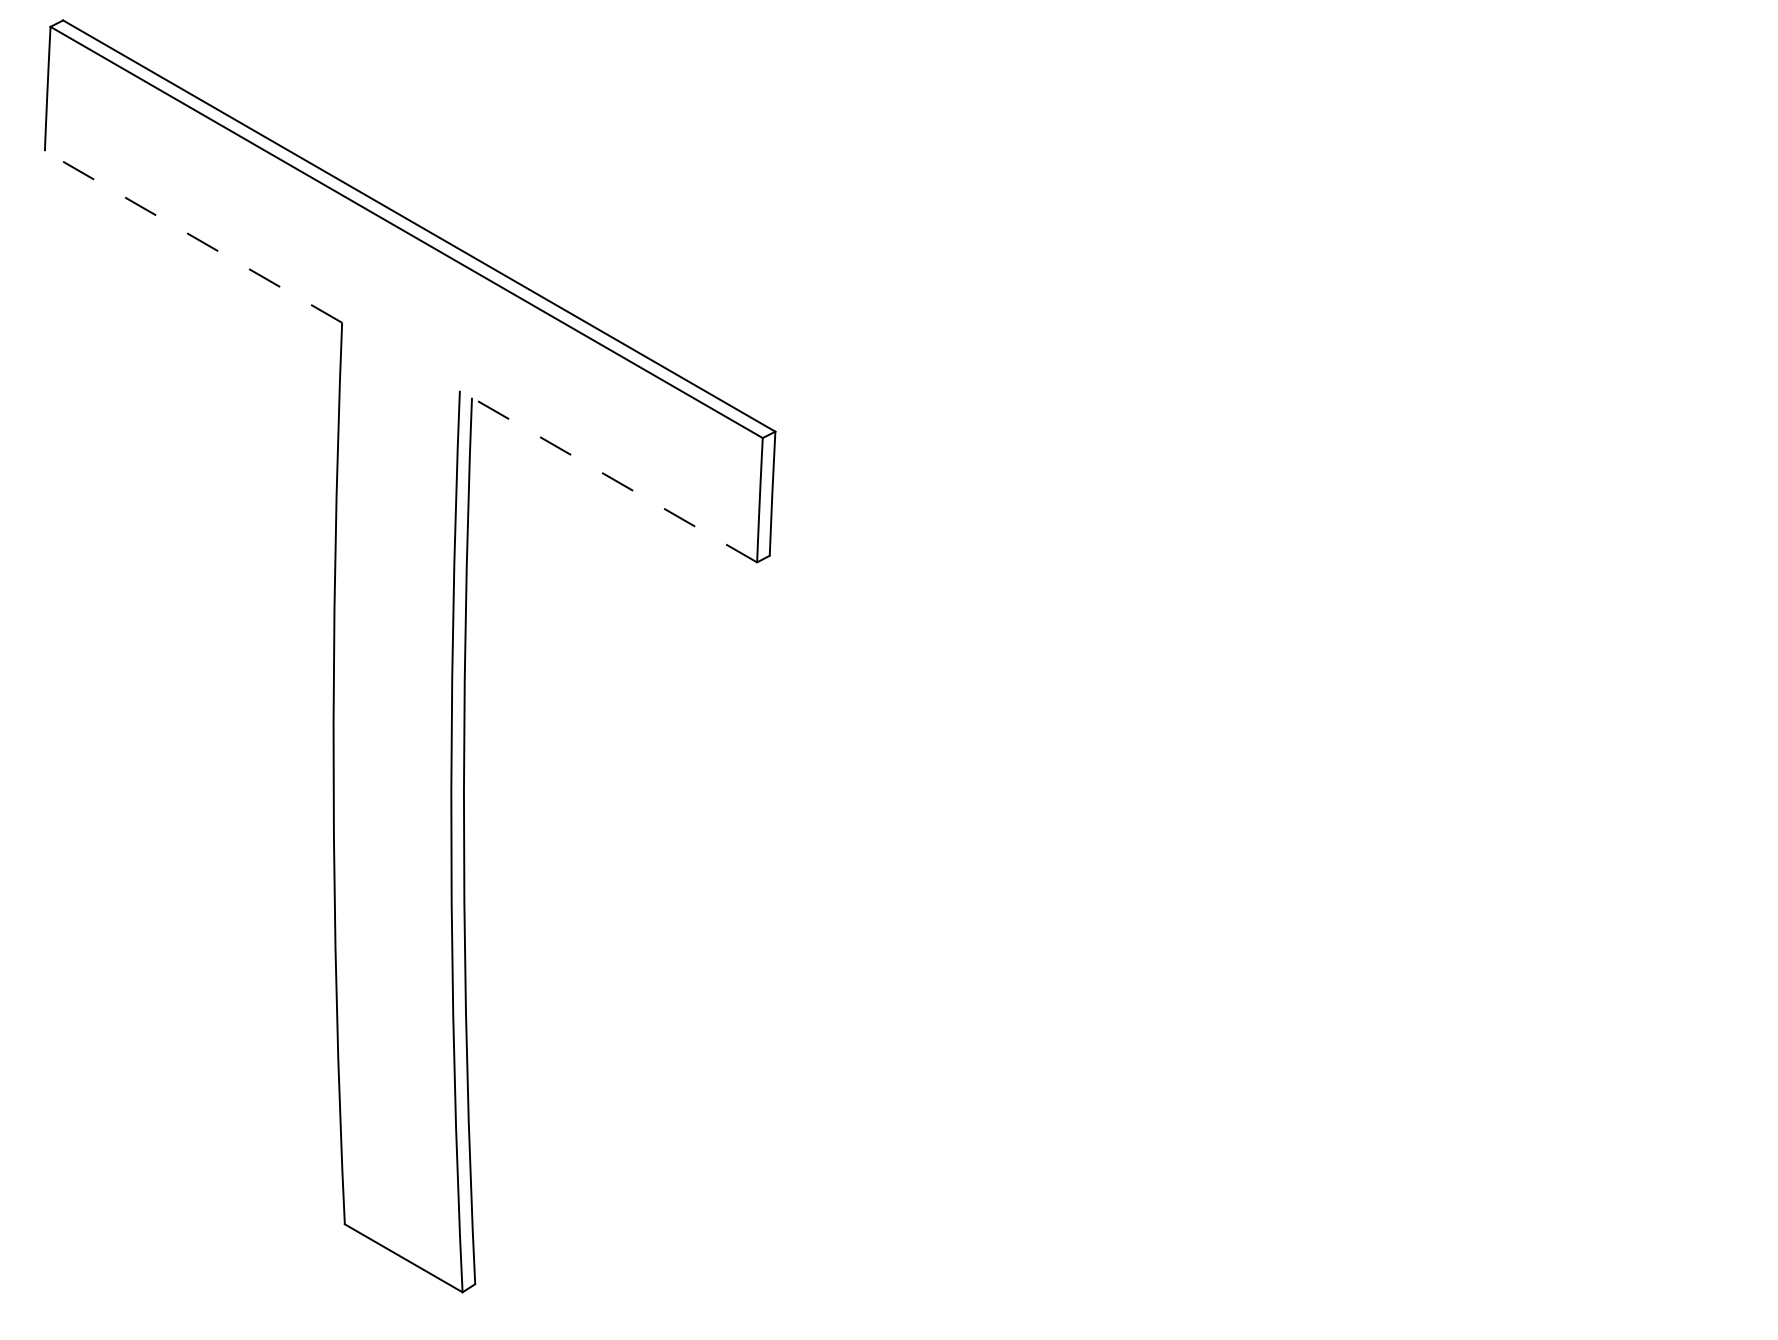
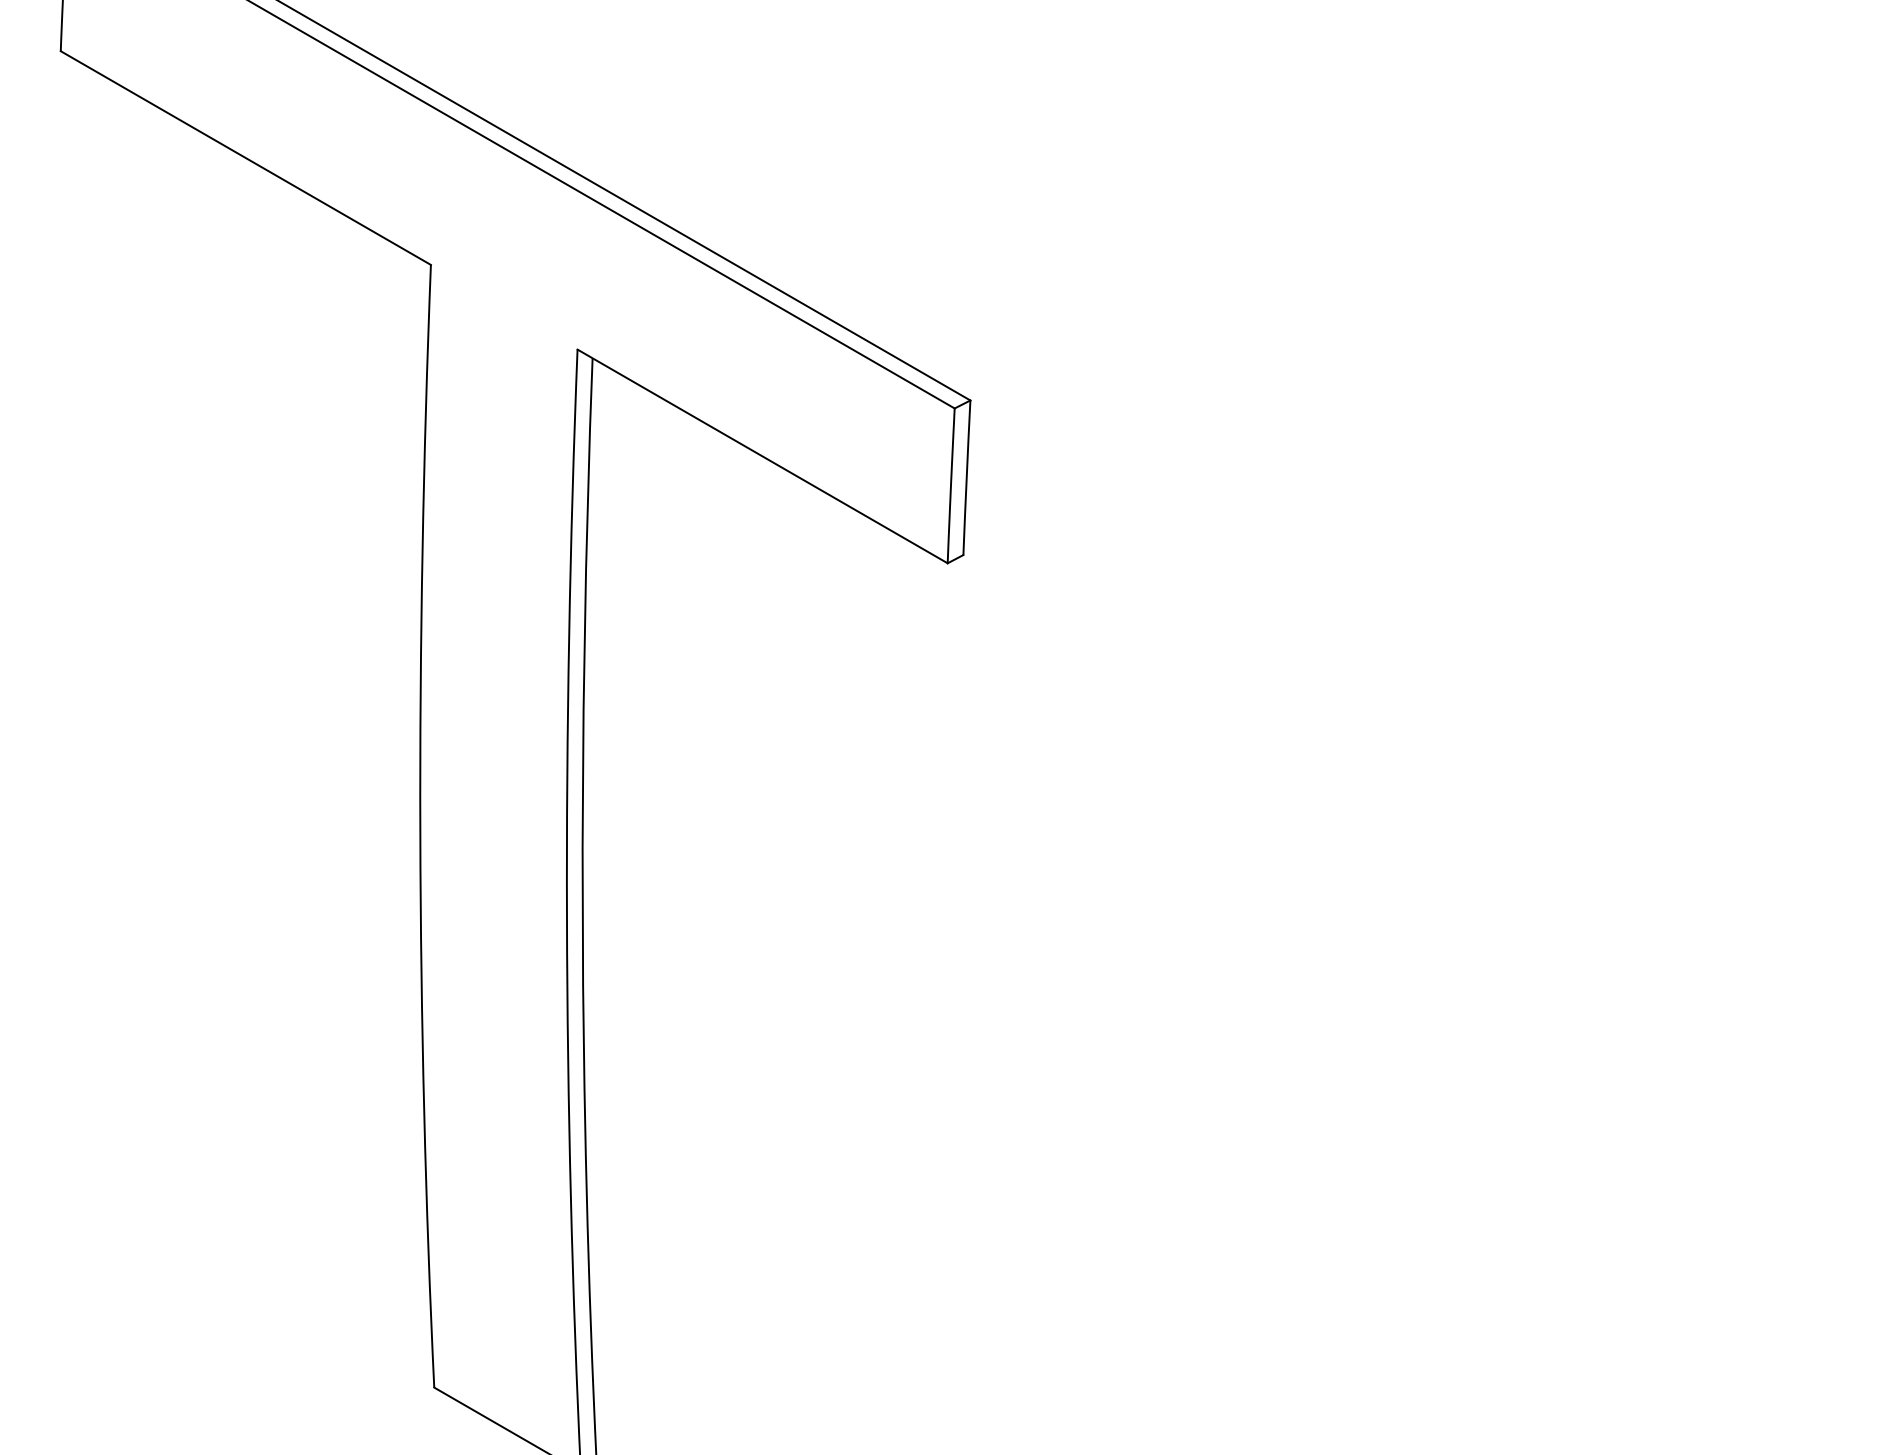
line: (193, 236) -> (245, 157), dashed -> solid
line: (608, 476) -> (762, 456), dashed -> solid

